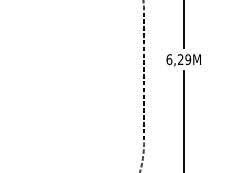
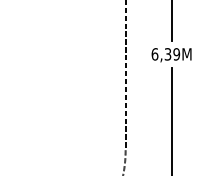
text: (180, 60) -> (167, 55), 6,29M -> 6,39M

